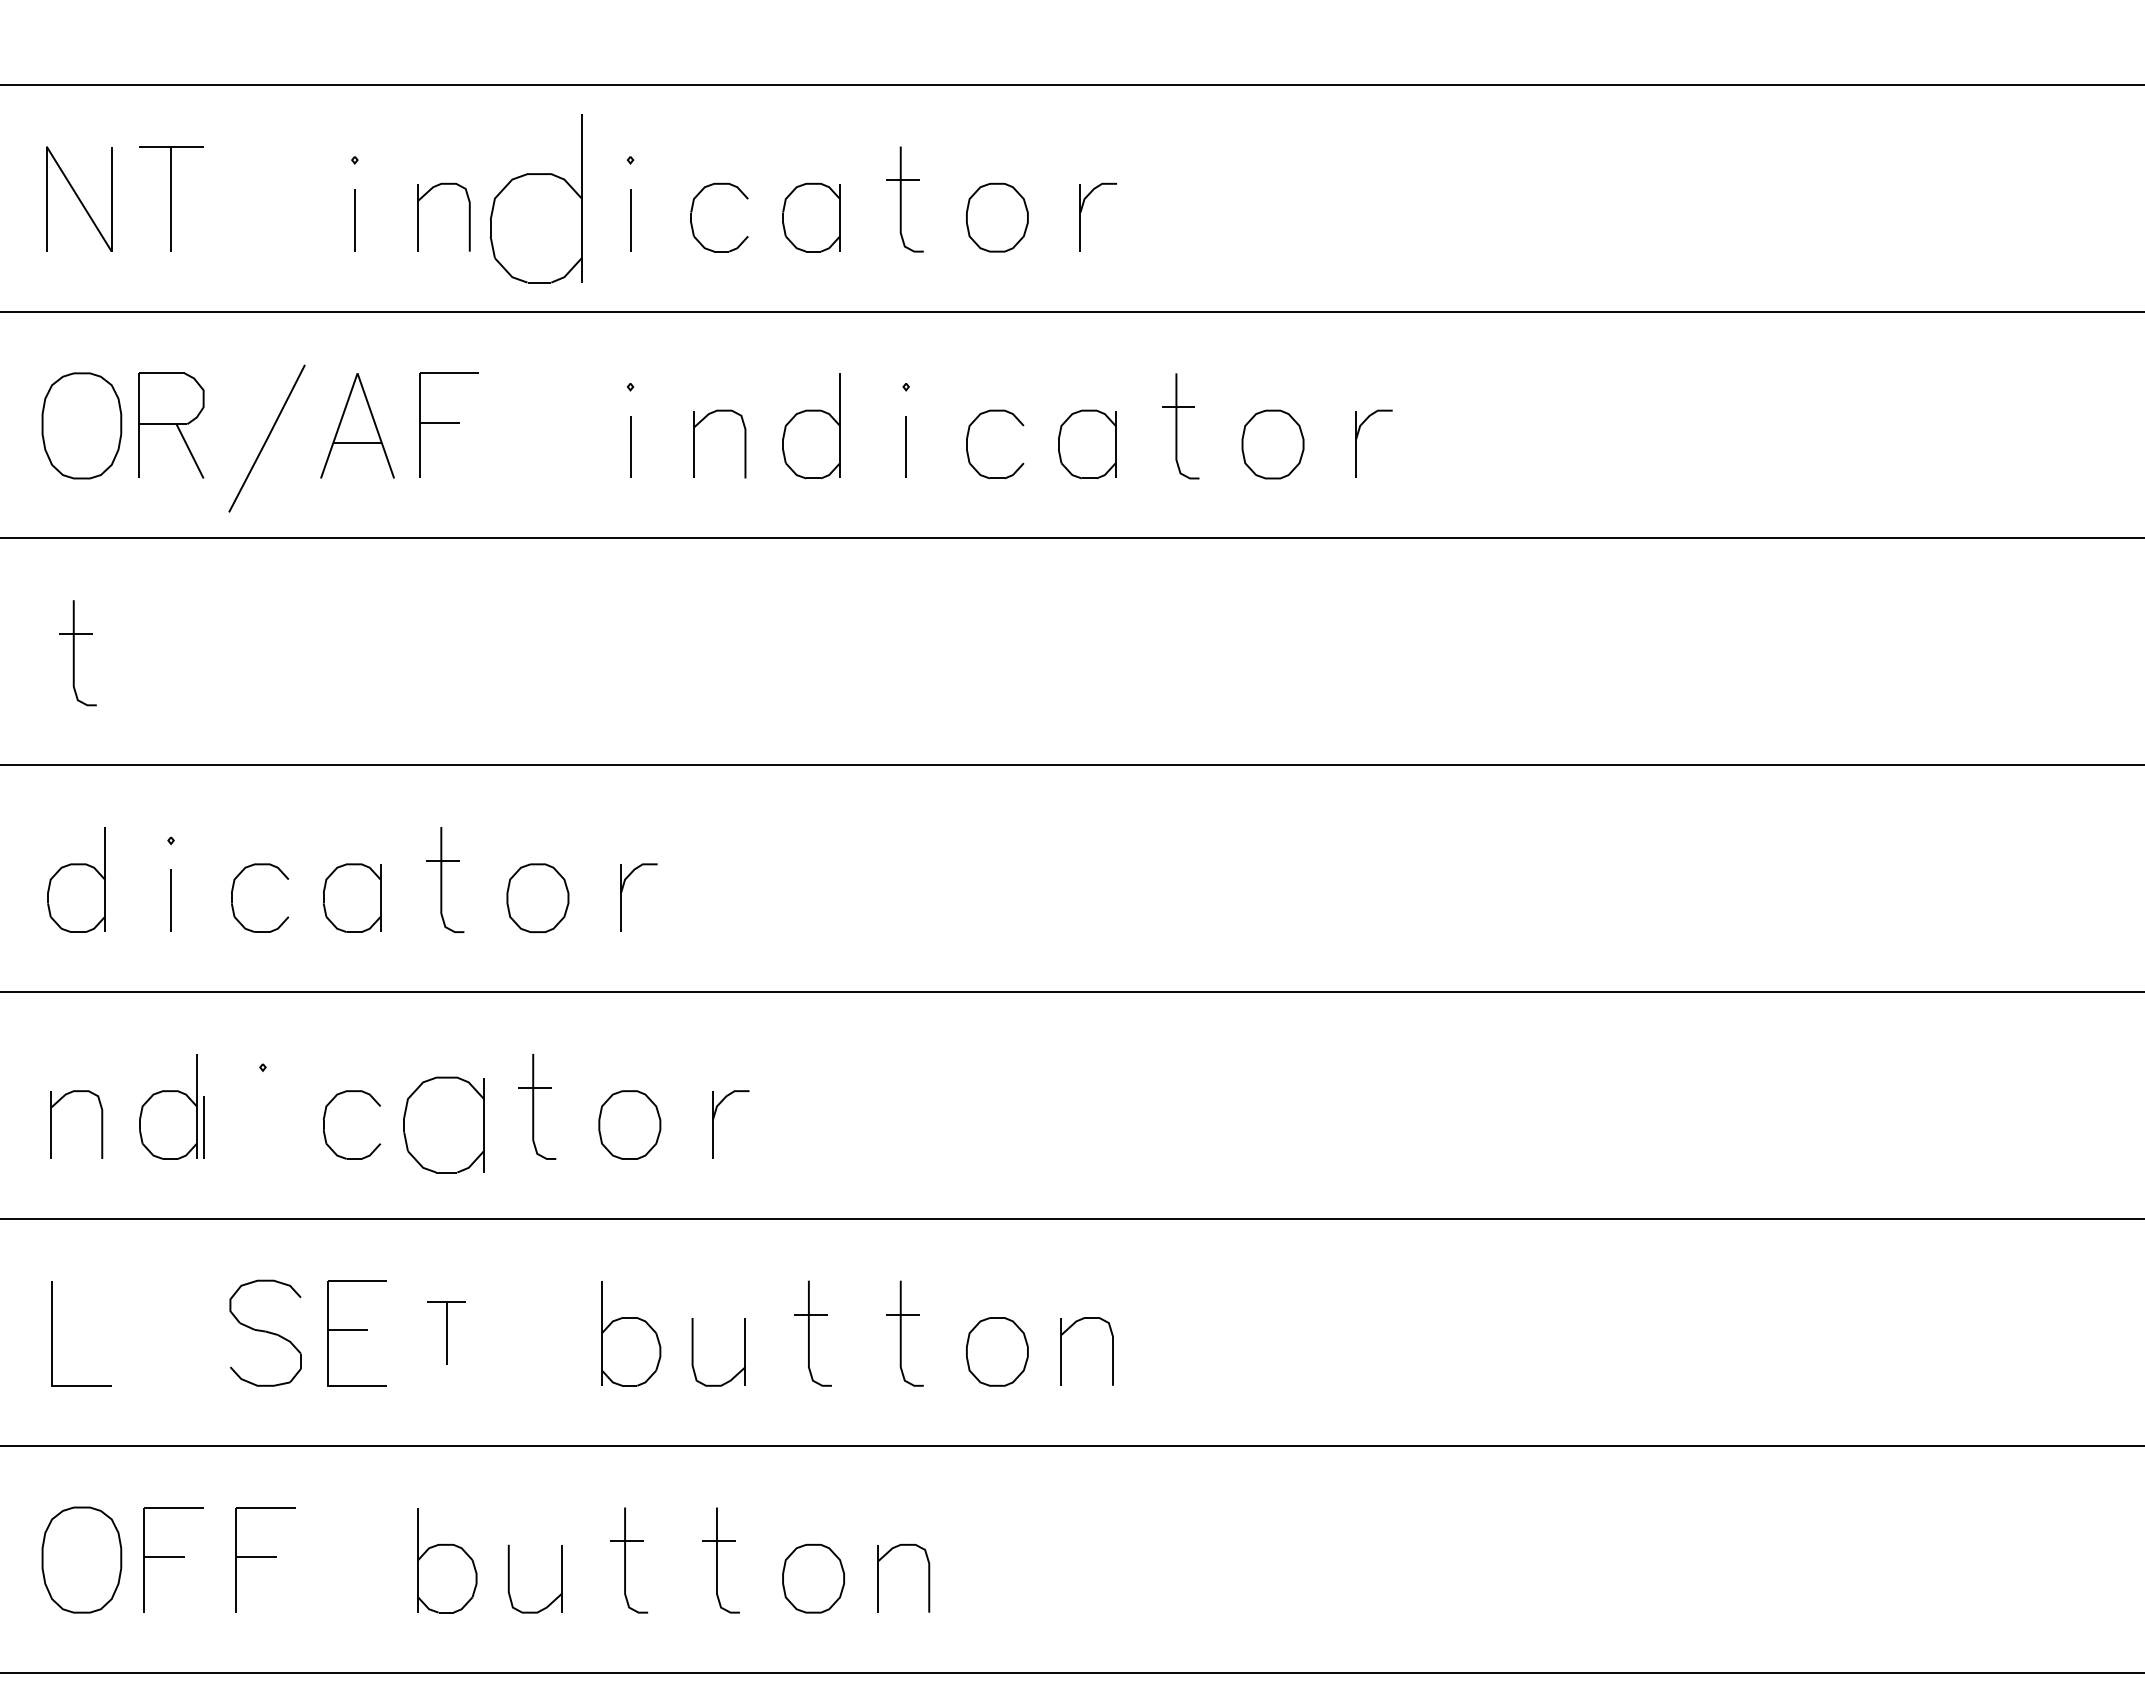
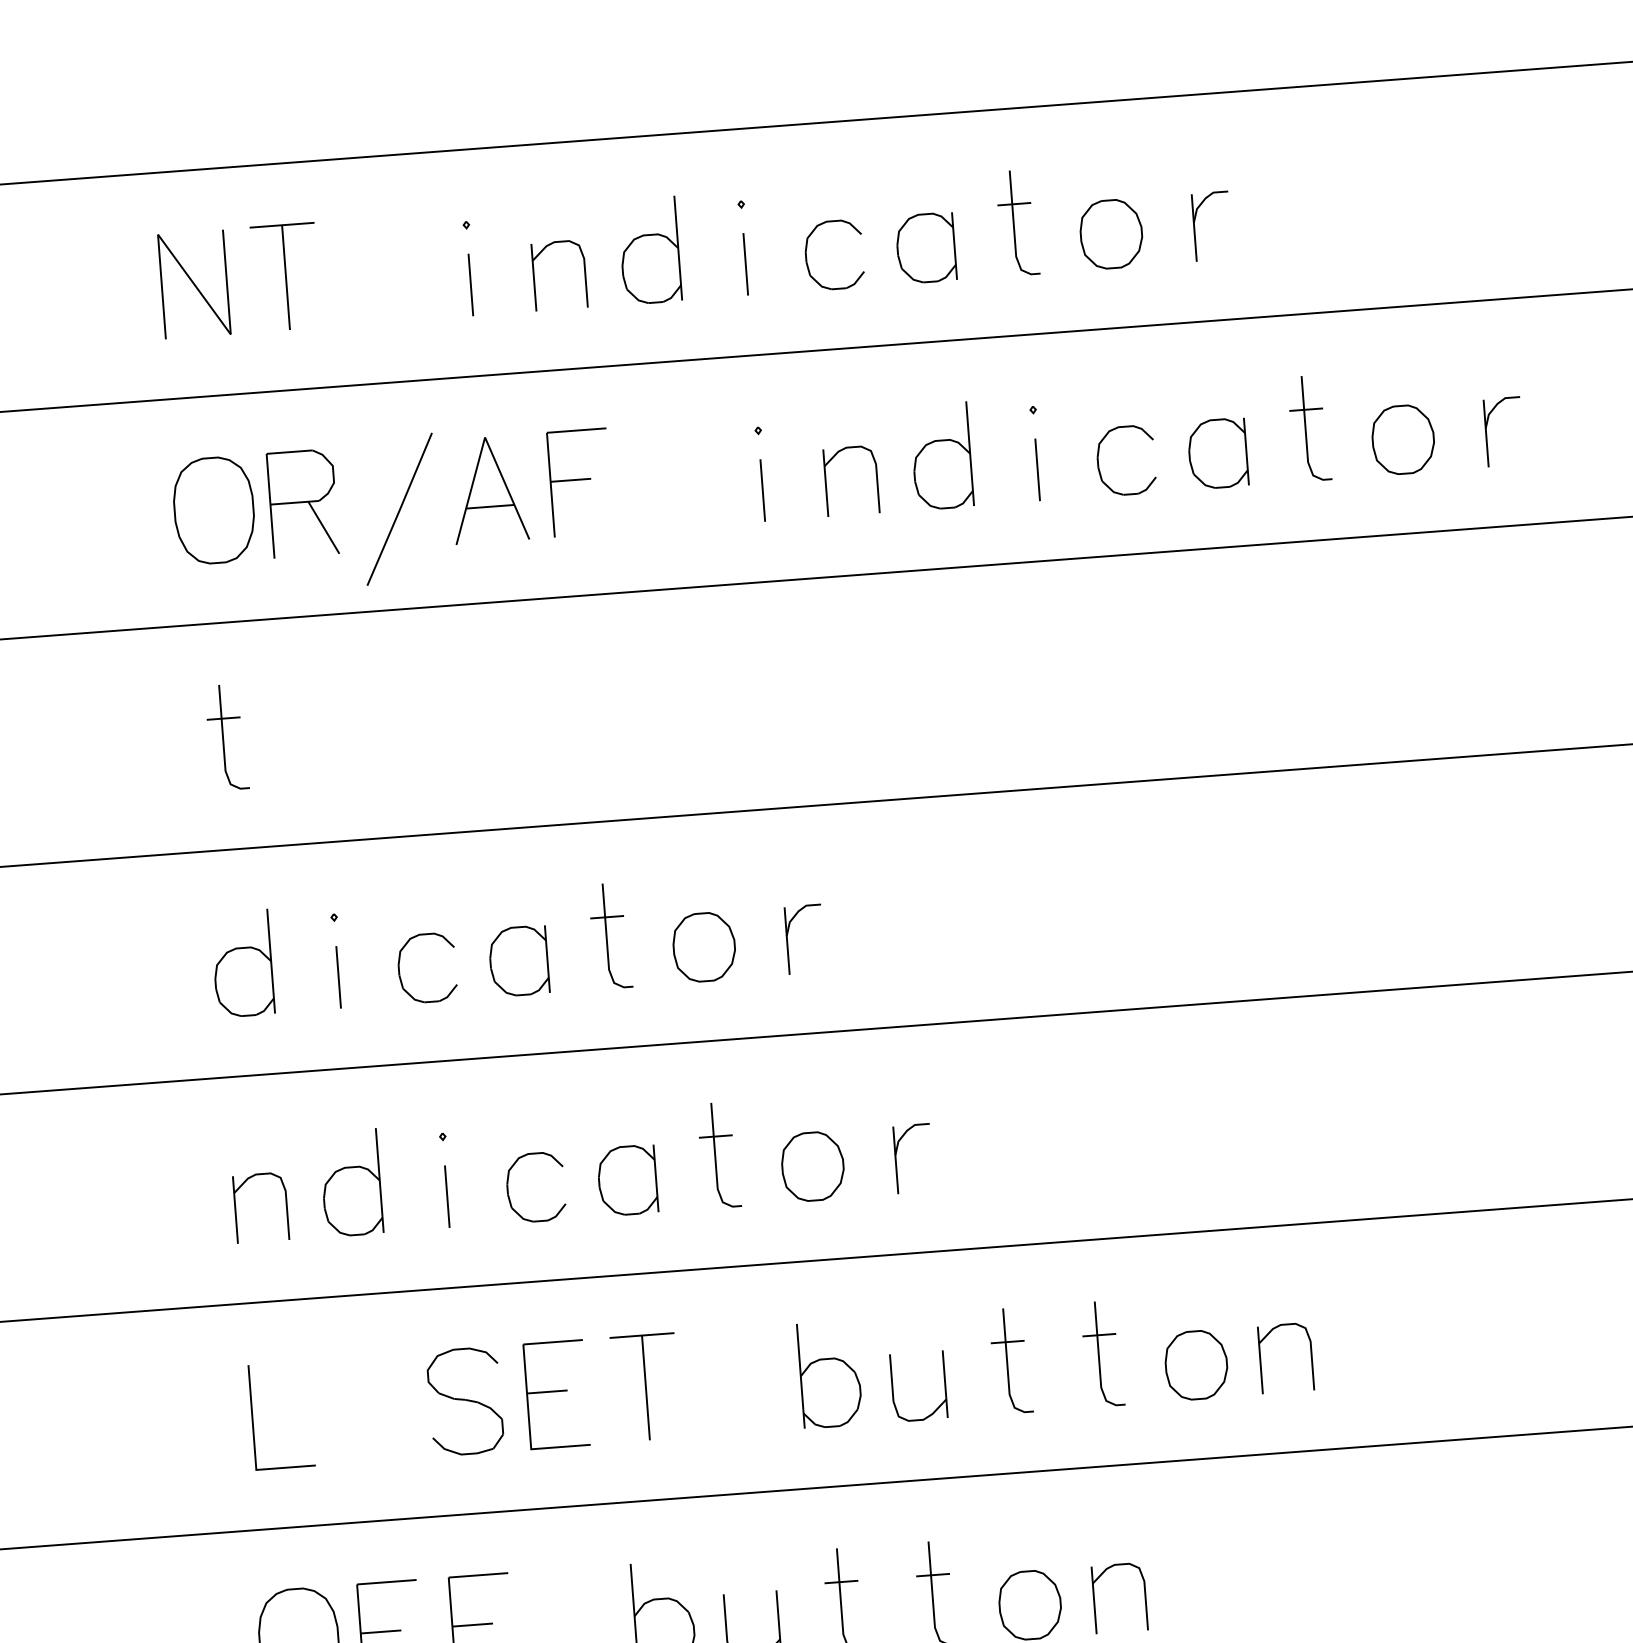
part: (535, 199) -> (649, 250), size x0.62
part: (443, 1124) -> (627, 1180), size x0.71
line: (203, 1127) -> (446, 1196), moved
part: (446, 1332) -> (645, 1387), size x1.67

